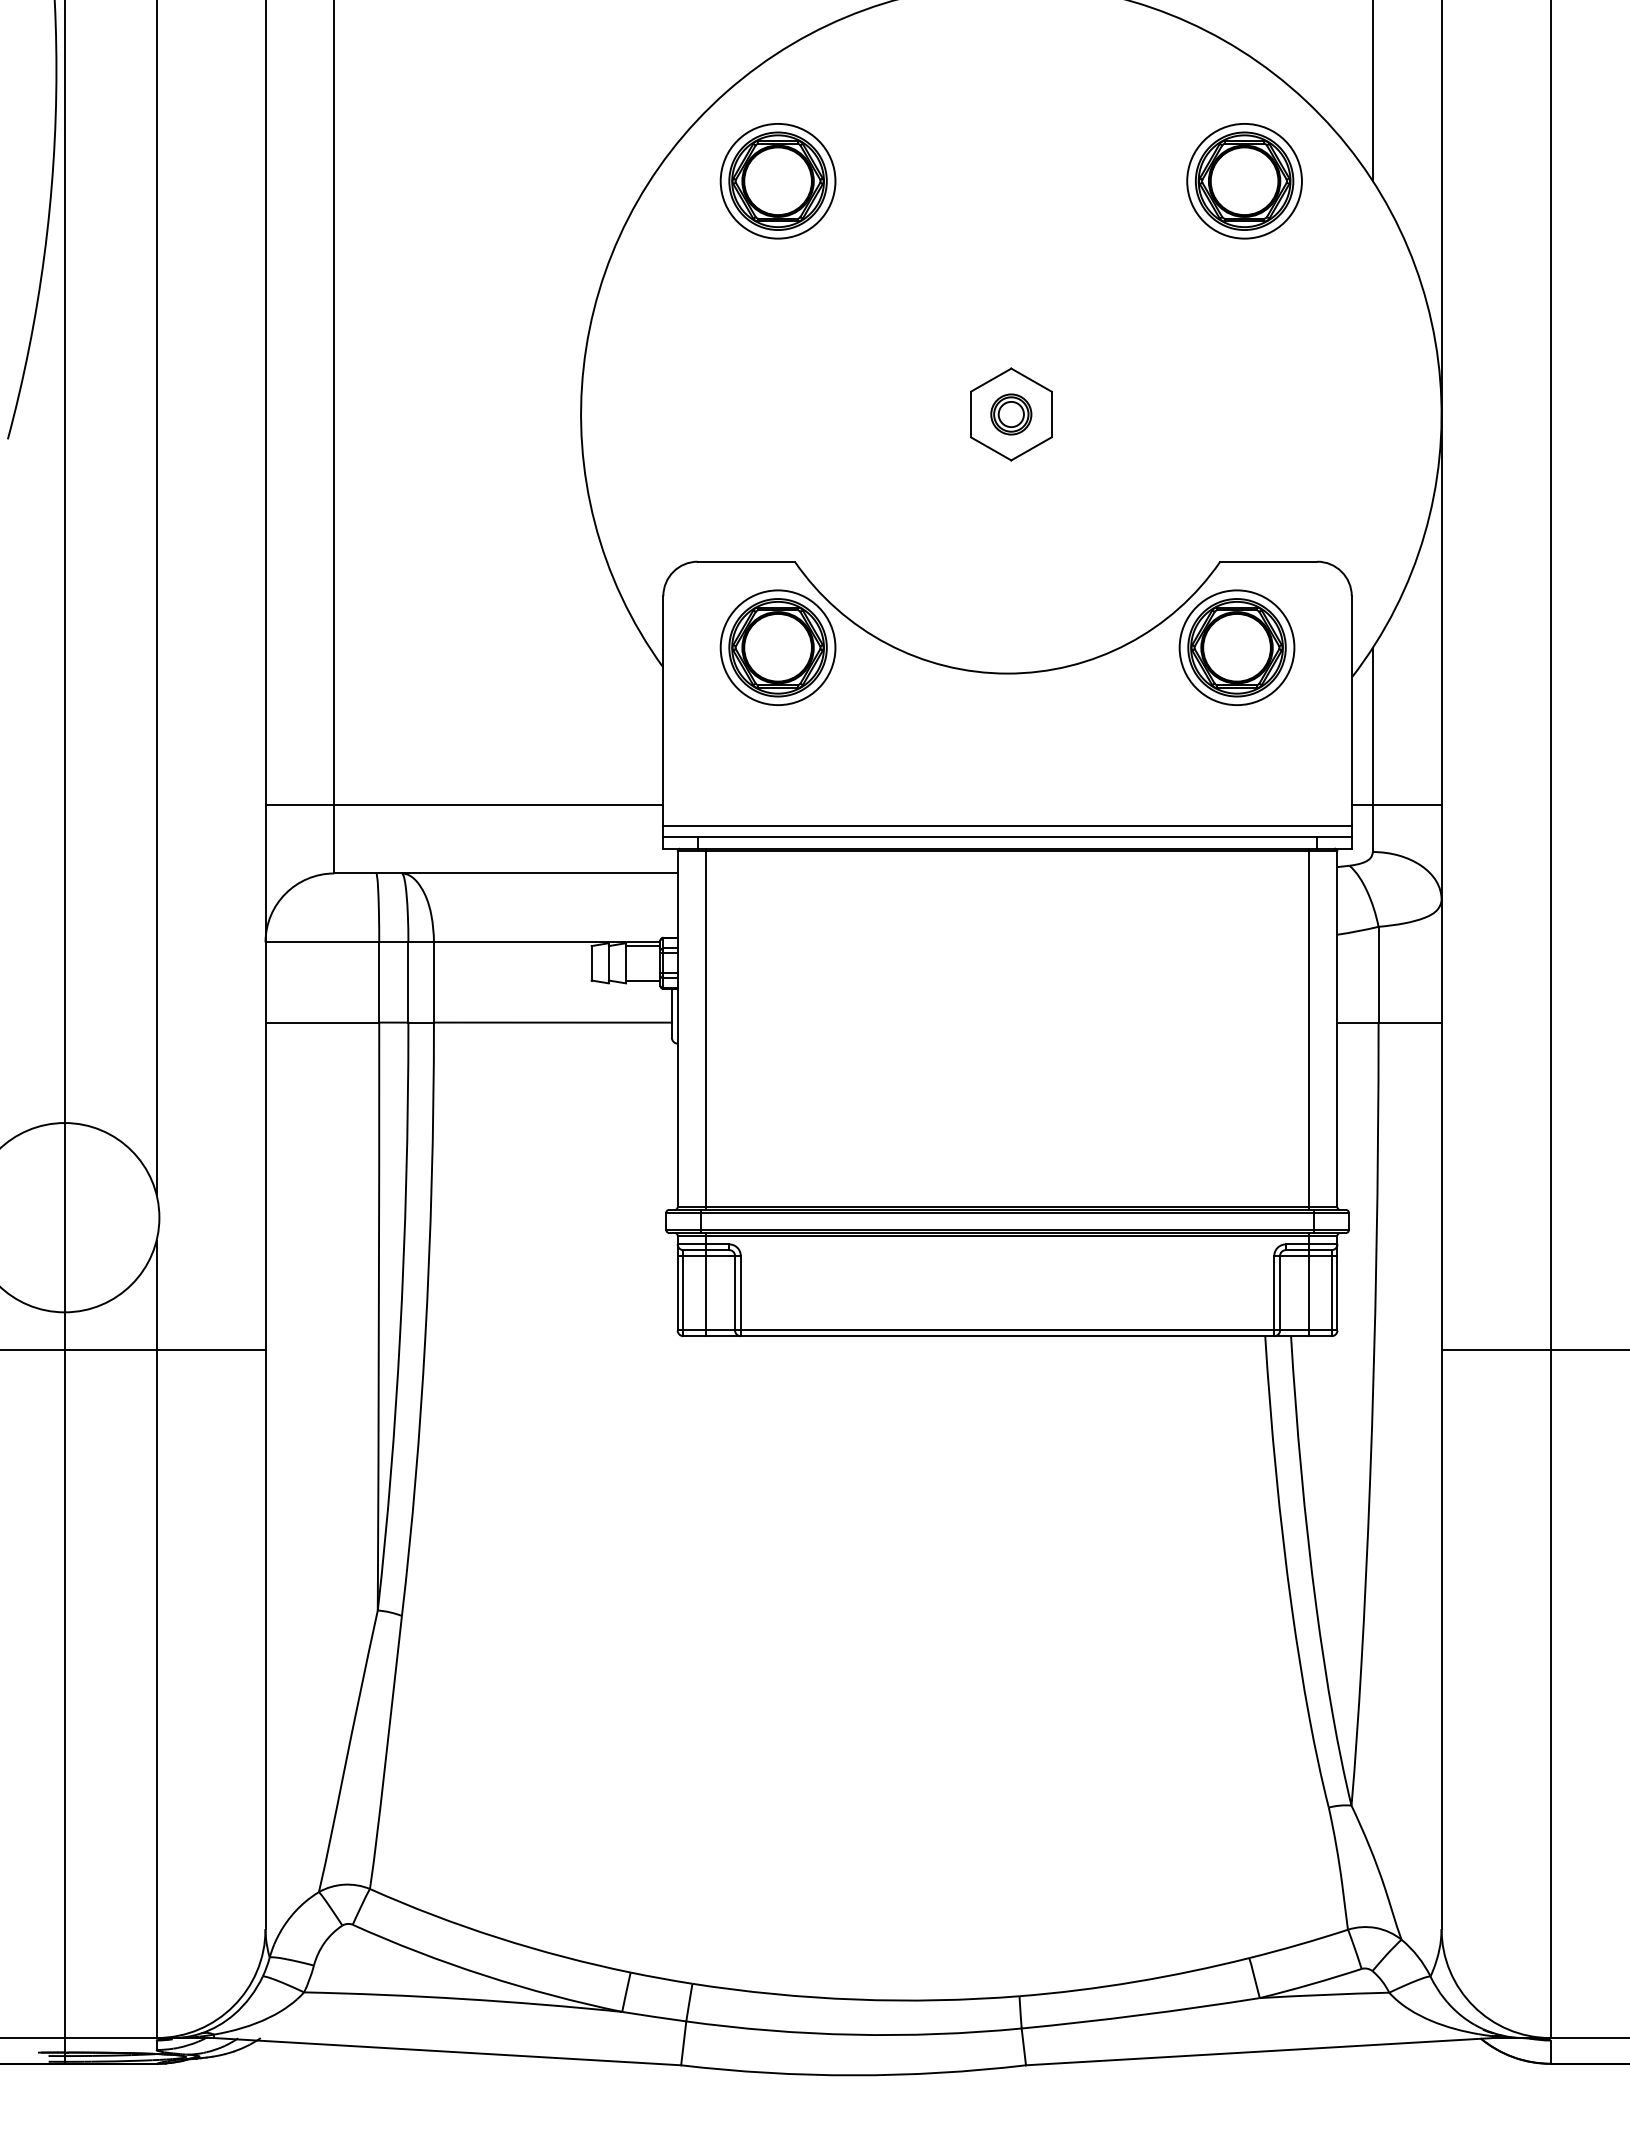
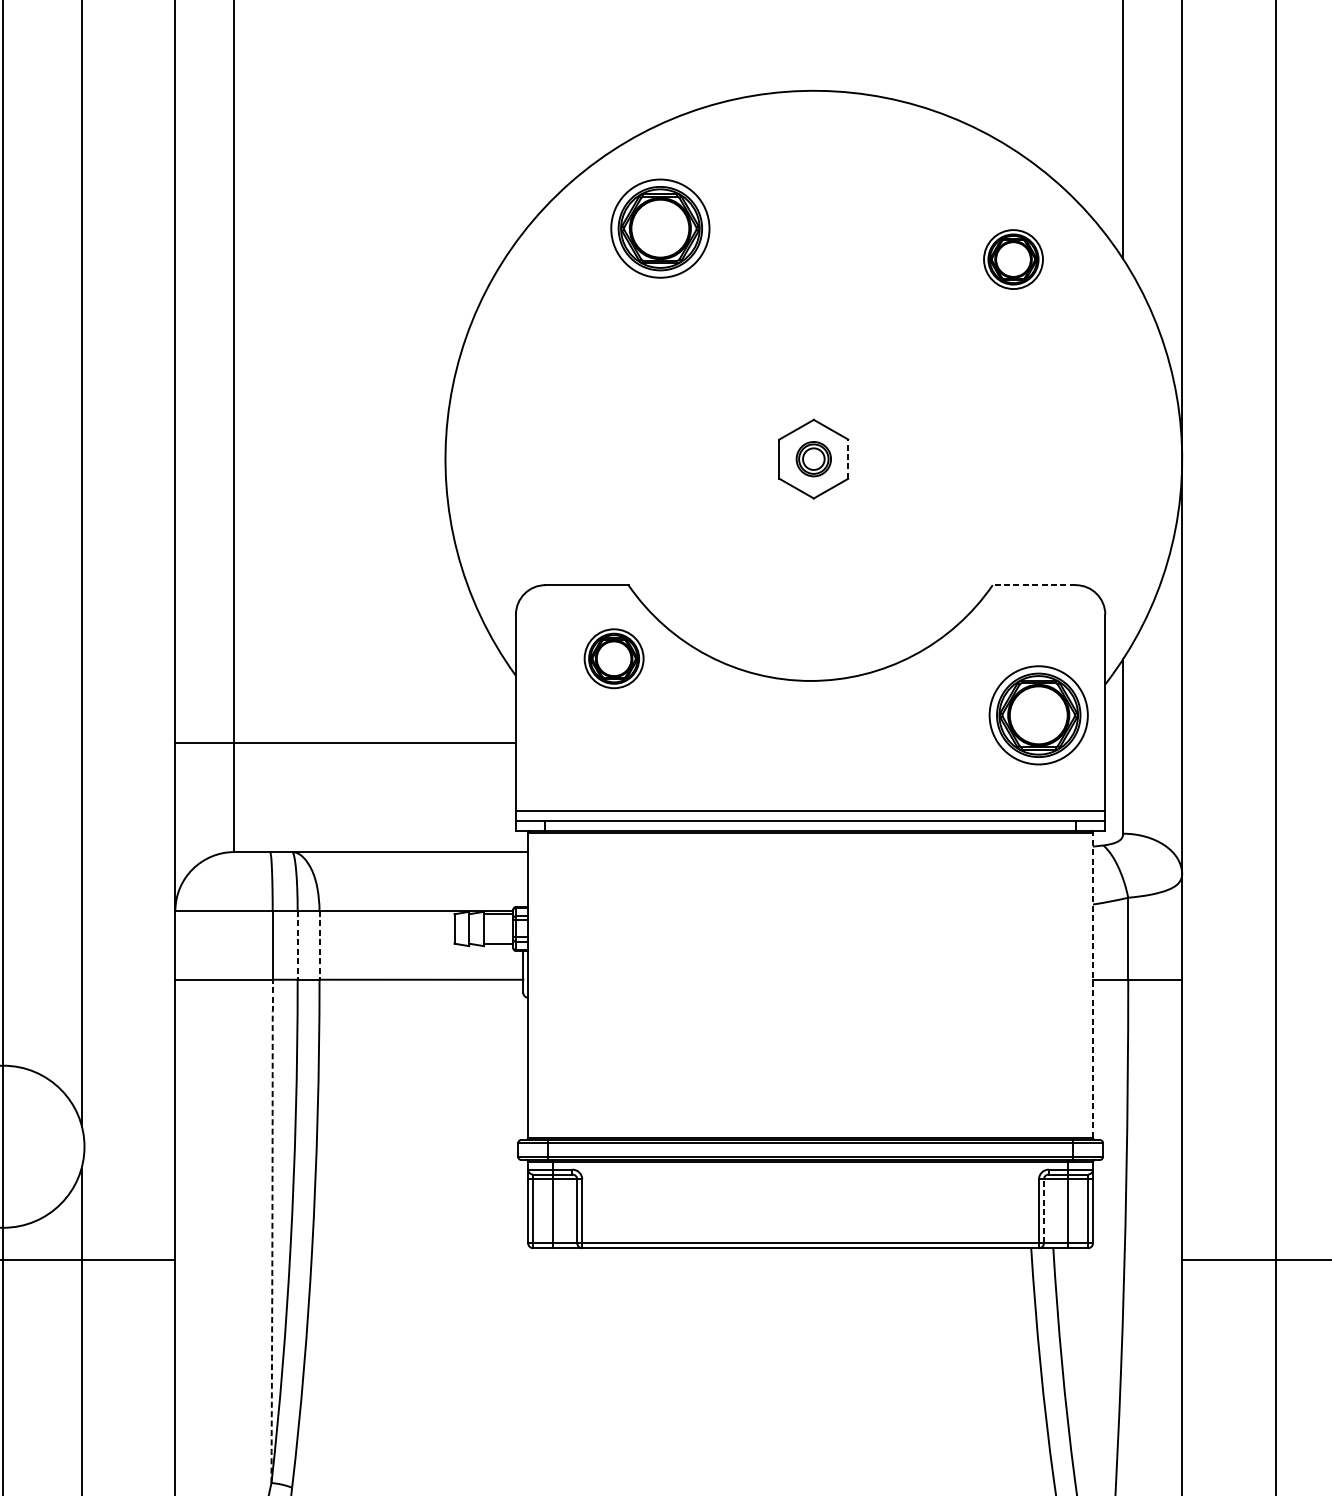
part: (777, 181) -> (659, 228), moved
part: (1244, 181) -> (1013, 259), size x0.6
line: (1051, 414) -> (848, 459), solid -> dashed
line: (1268, 561) -> (1034, 584), solid -> dashed
part: (777, 647) -> (613, 658), size x0.6
part: (1236, 647) -> (1038, 715), moved
line: (464, 804) -> (345, 743), moved
line: (1396, 804) -> (1143, 793), removed
line: (408, 982) -> (297, 945), solid -> dashed
line: (433, 982) -> (319, 945), solid -> dashed
line: (706, 1028) -> (552, 984), removed
line: (1308, 1028) -> (1068, 984), removed
line: (1337, 1029) -> (1093, 985), solid -> dashed
line: (1280, 1292) -> (1044, 1210), solid -> dashed
arc: (378, 1316) -> (272, 1231), solid -> dashed

